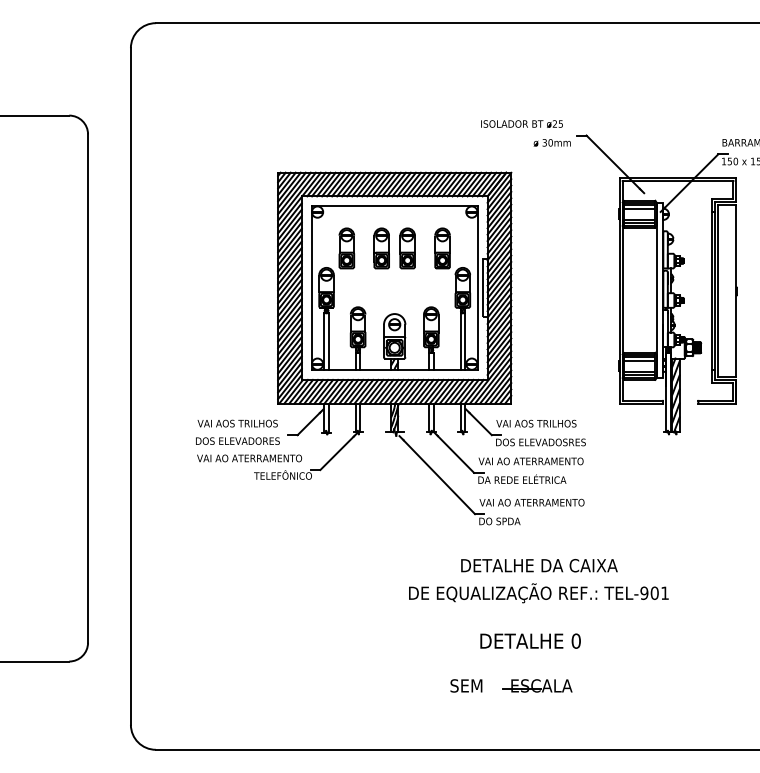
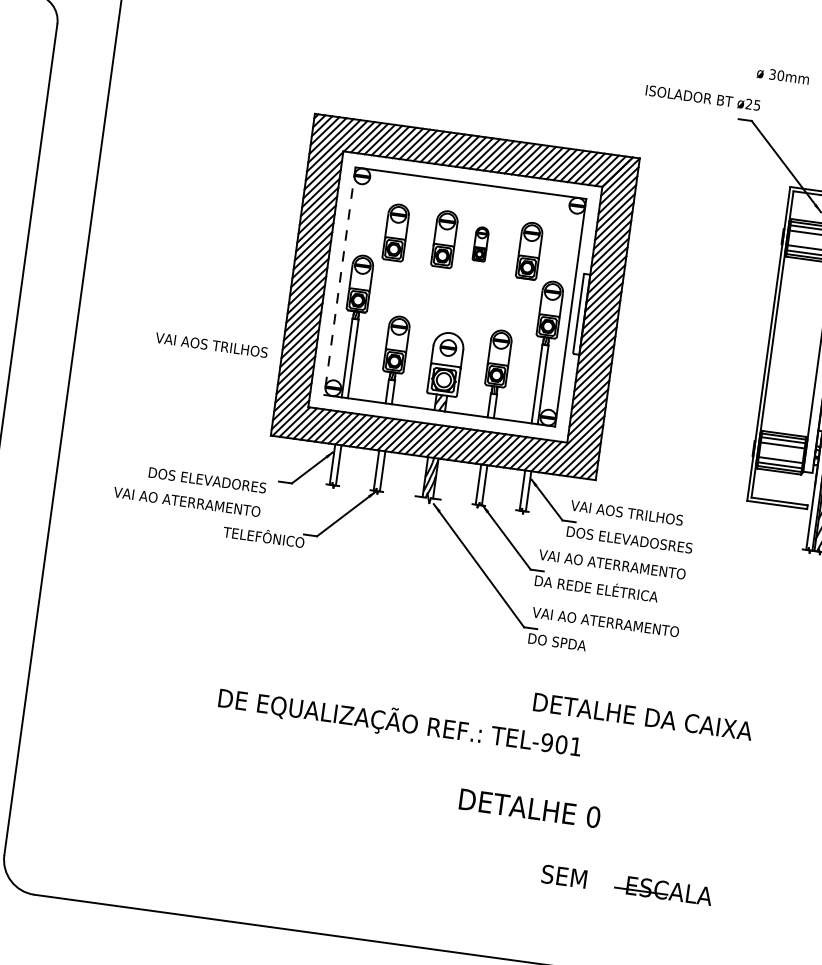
text: (521, 123) -> (702, 97), moved
text: (551, 142) -> (782, 75), moved
part: (407, 248) -> (480, 244), size x0.6
line: (311, 288) -> (339, 281), solid -> dashed
text: (237, 423) -> (211, 345), moved
text: (249, 458) -> (187, 502), moved
text: (539, 565) -> (643, 716), moved
text: (538, 593) -> (399, 722), moved
text: (530, 640) -> (529, 807), moved
part: (511, 685) -> (627, 884), moved

